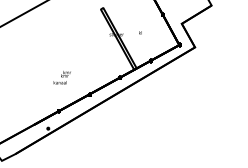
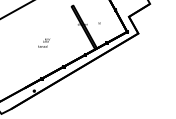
text: (61, 77) -> (43, 42), moved

